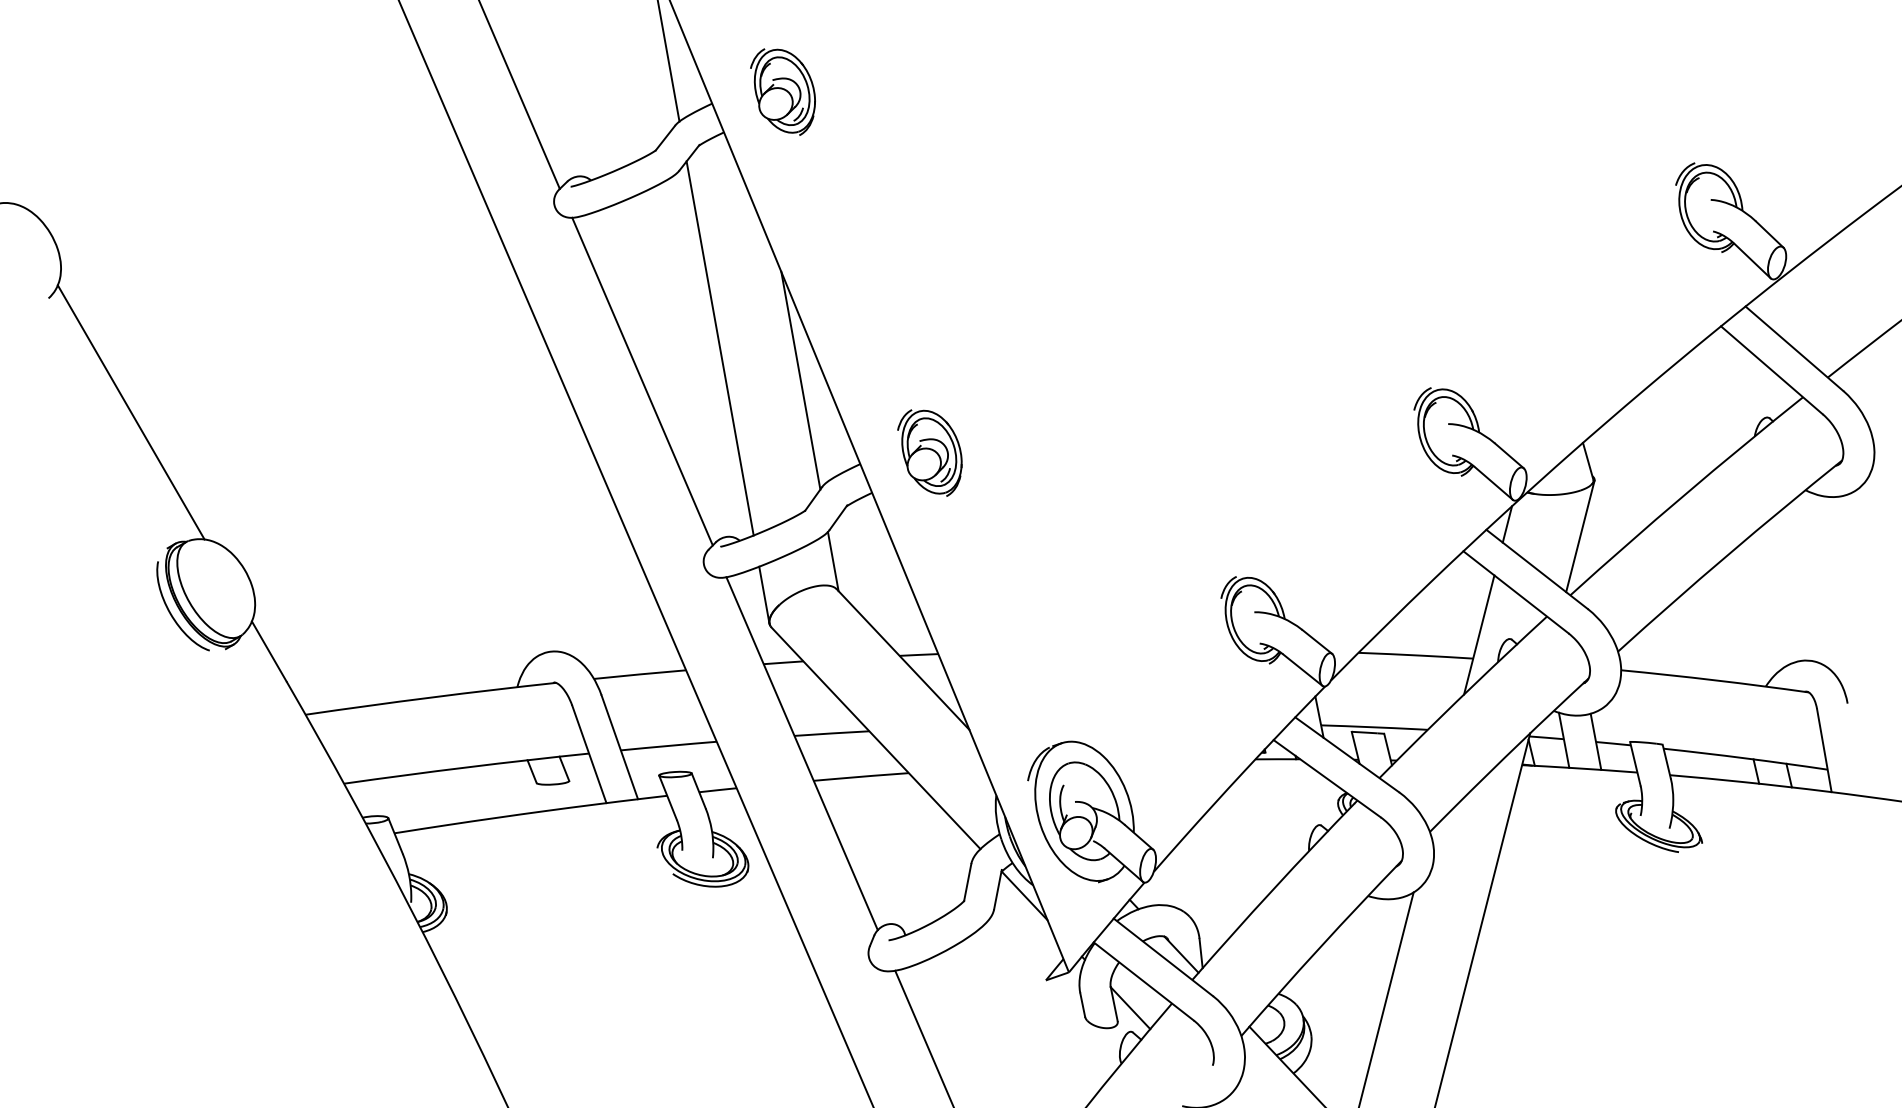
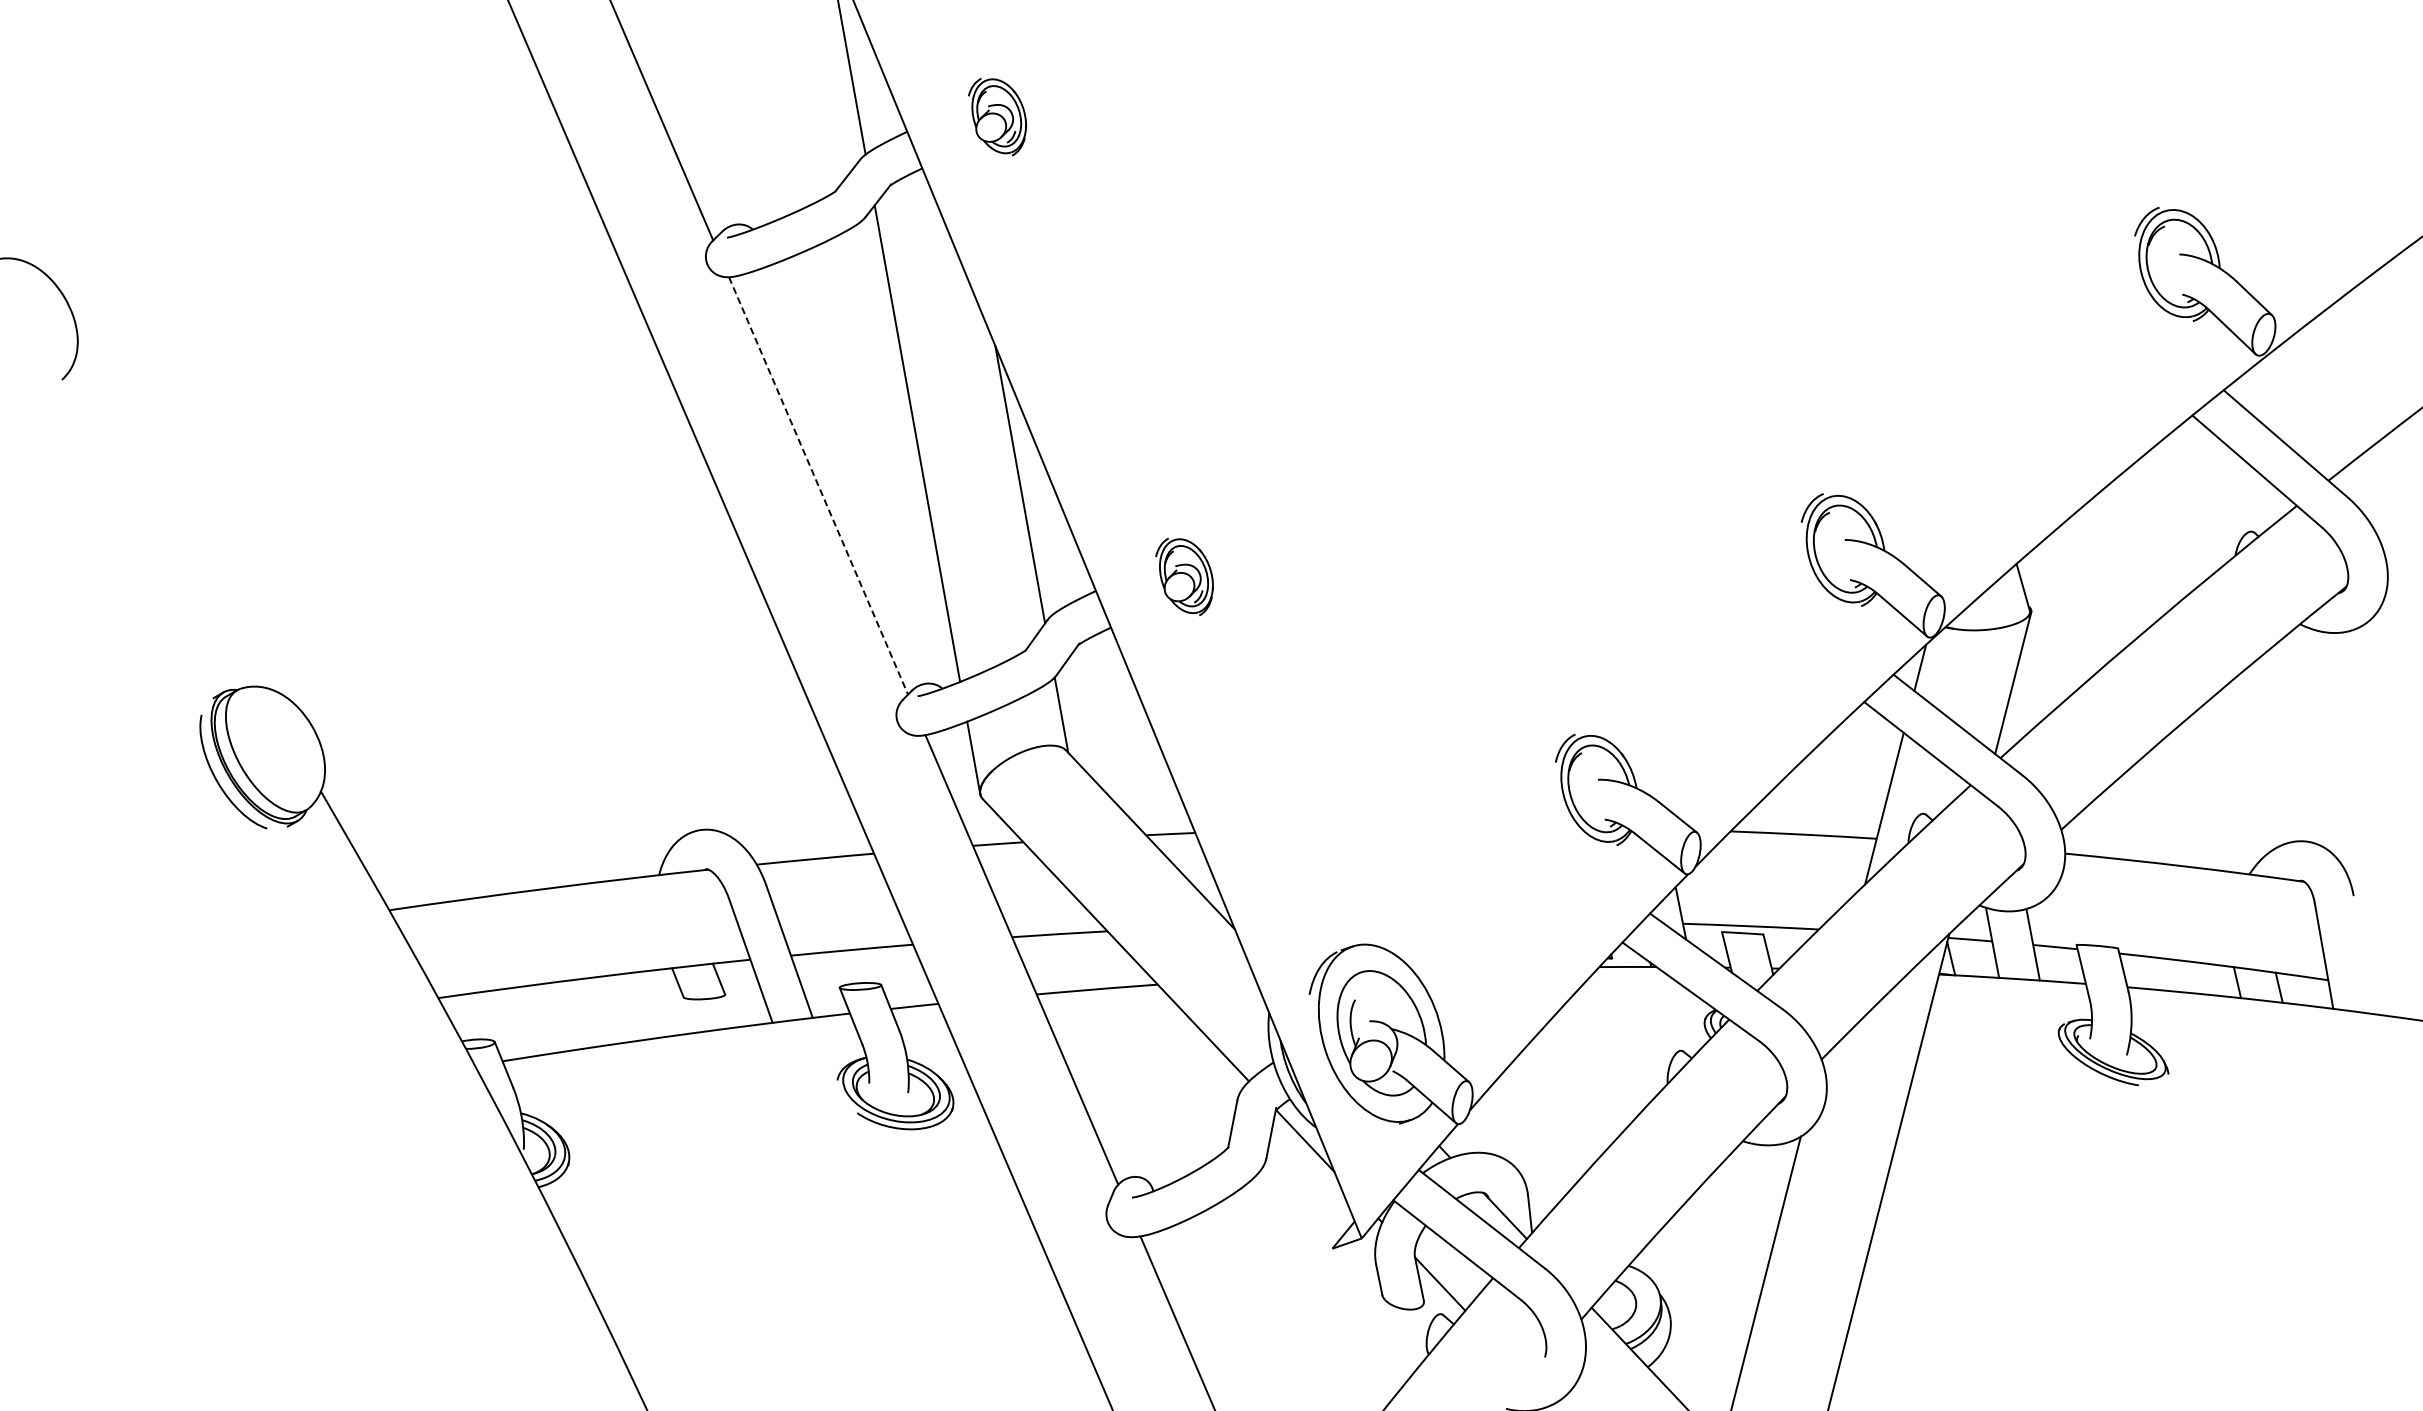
part: (783, 91) -> (997, 116), size x0.7
line: (642, 382) -> (818, 486), solid -> dashed
line: (130, 411) -> (166, 524), removed
part: (929, 452) -> (1184, 576), size x0.7

